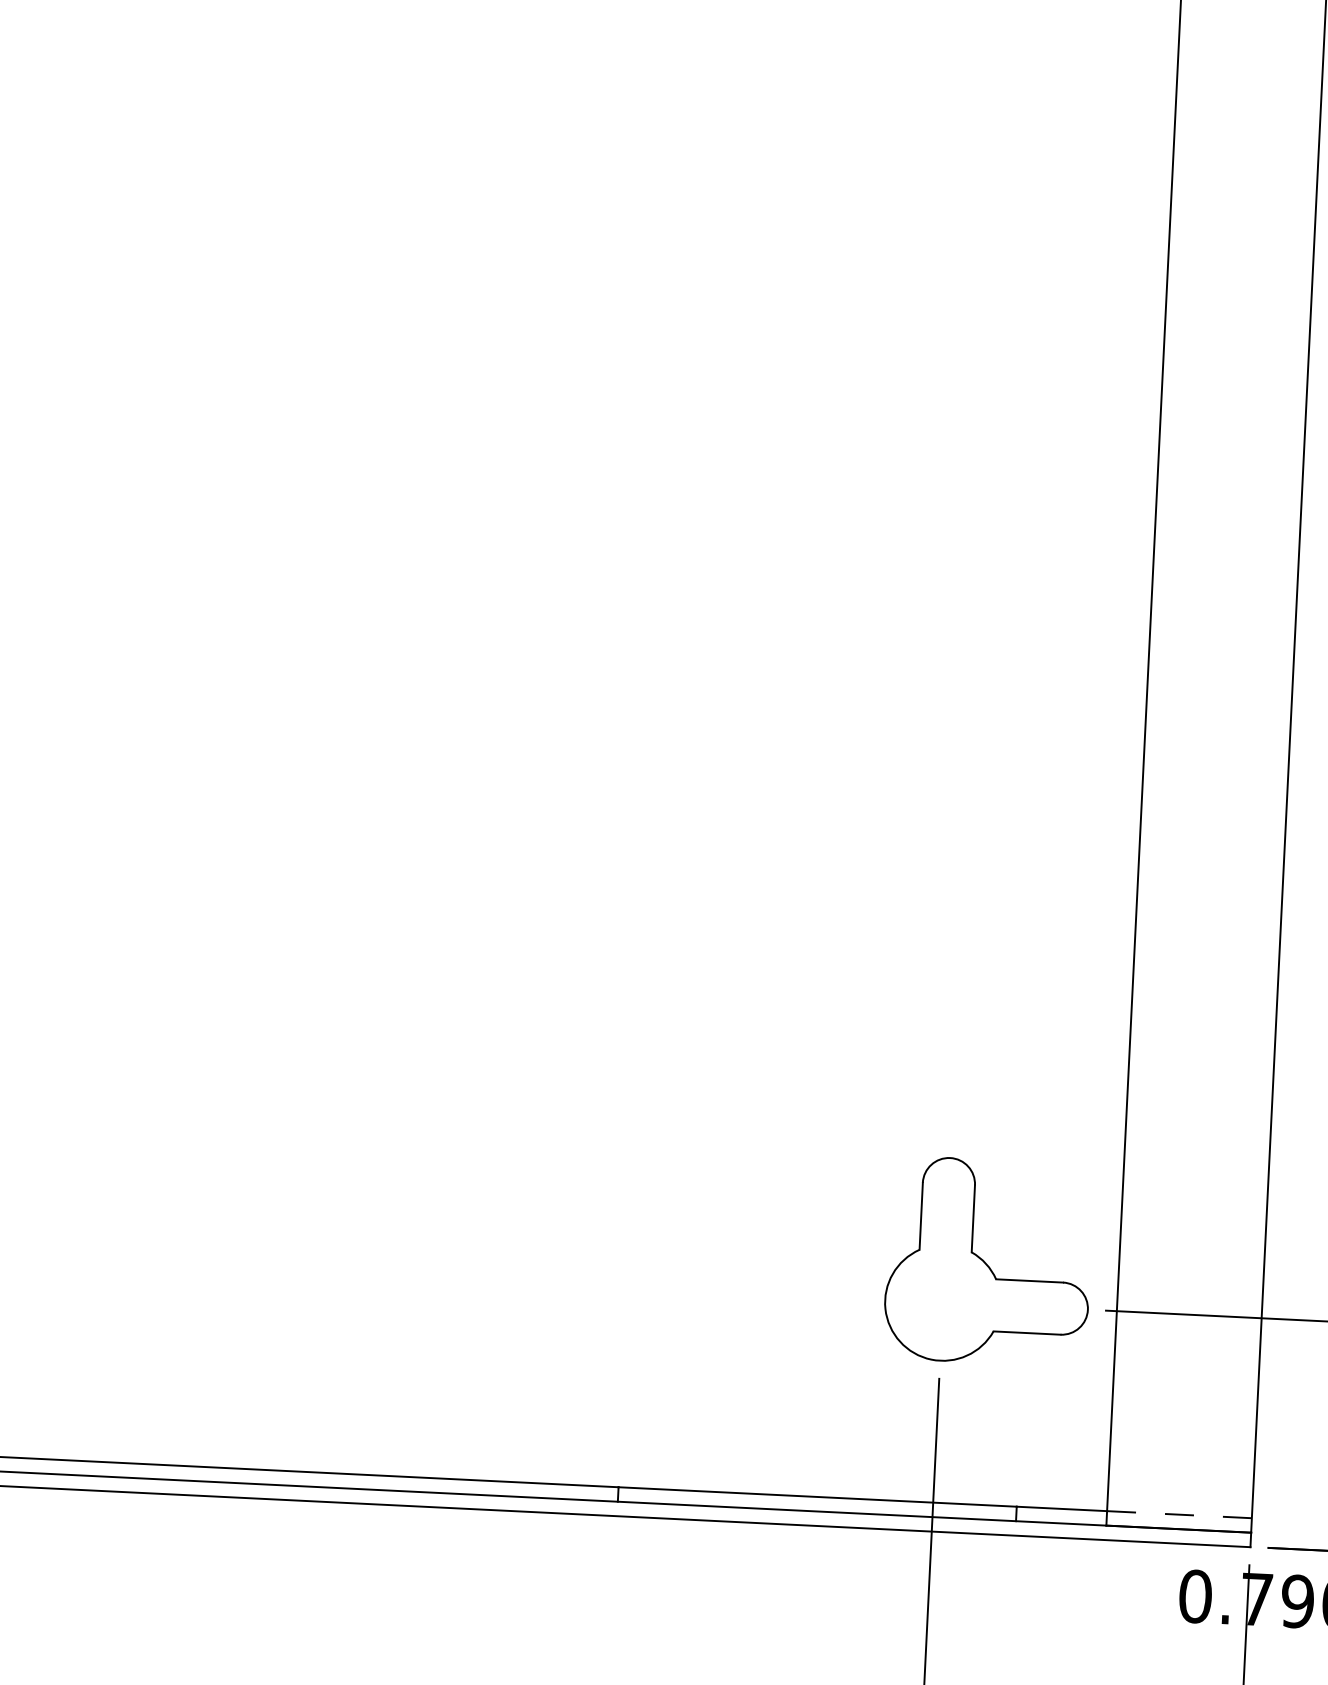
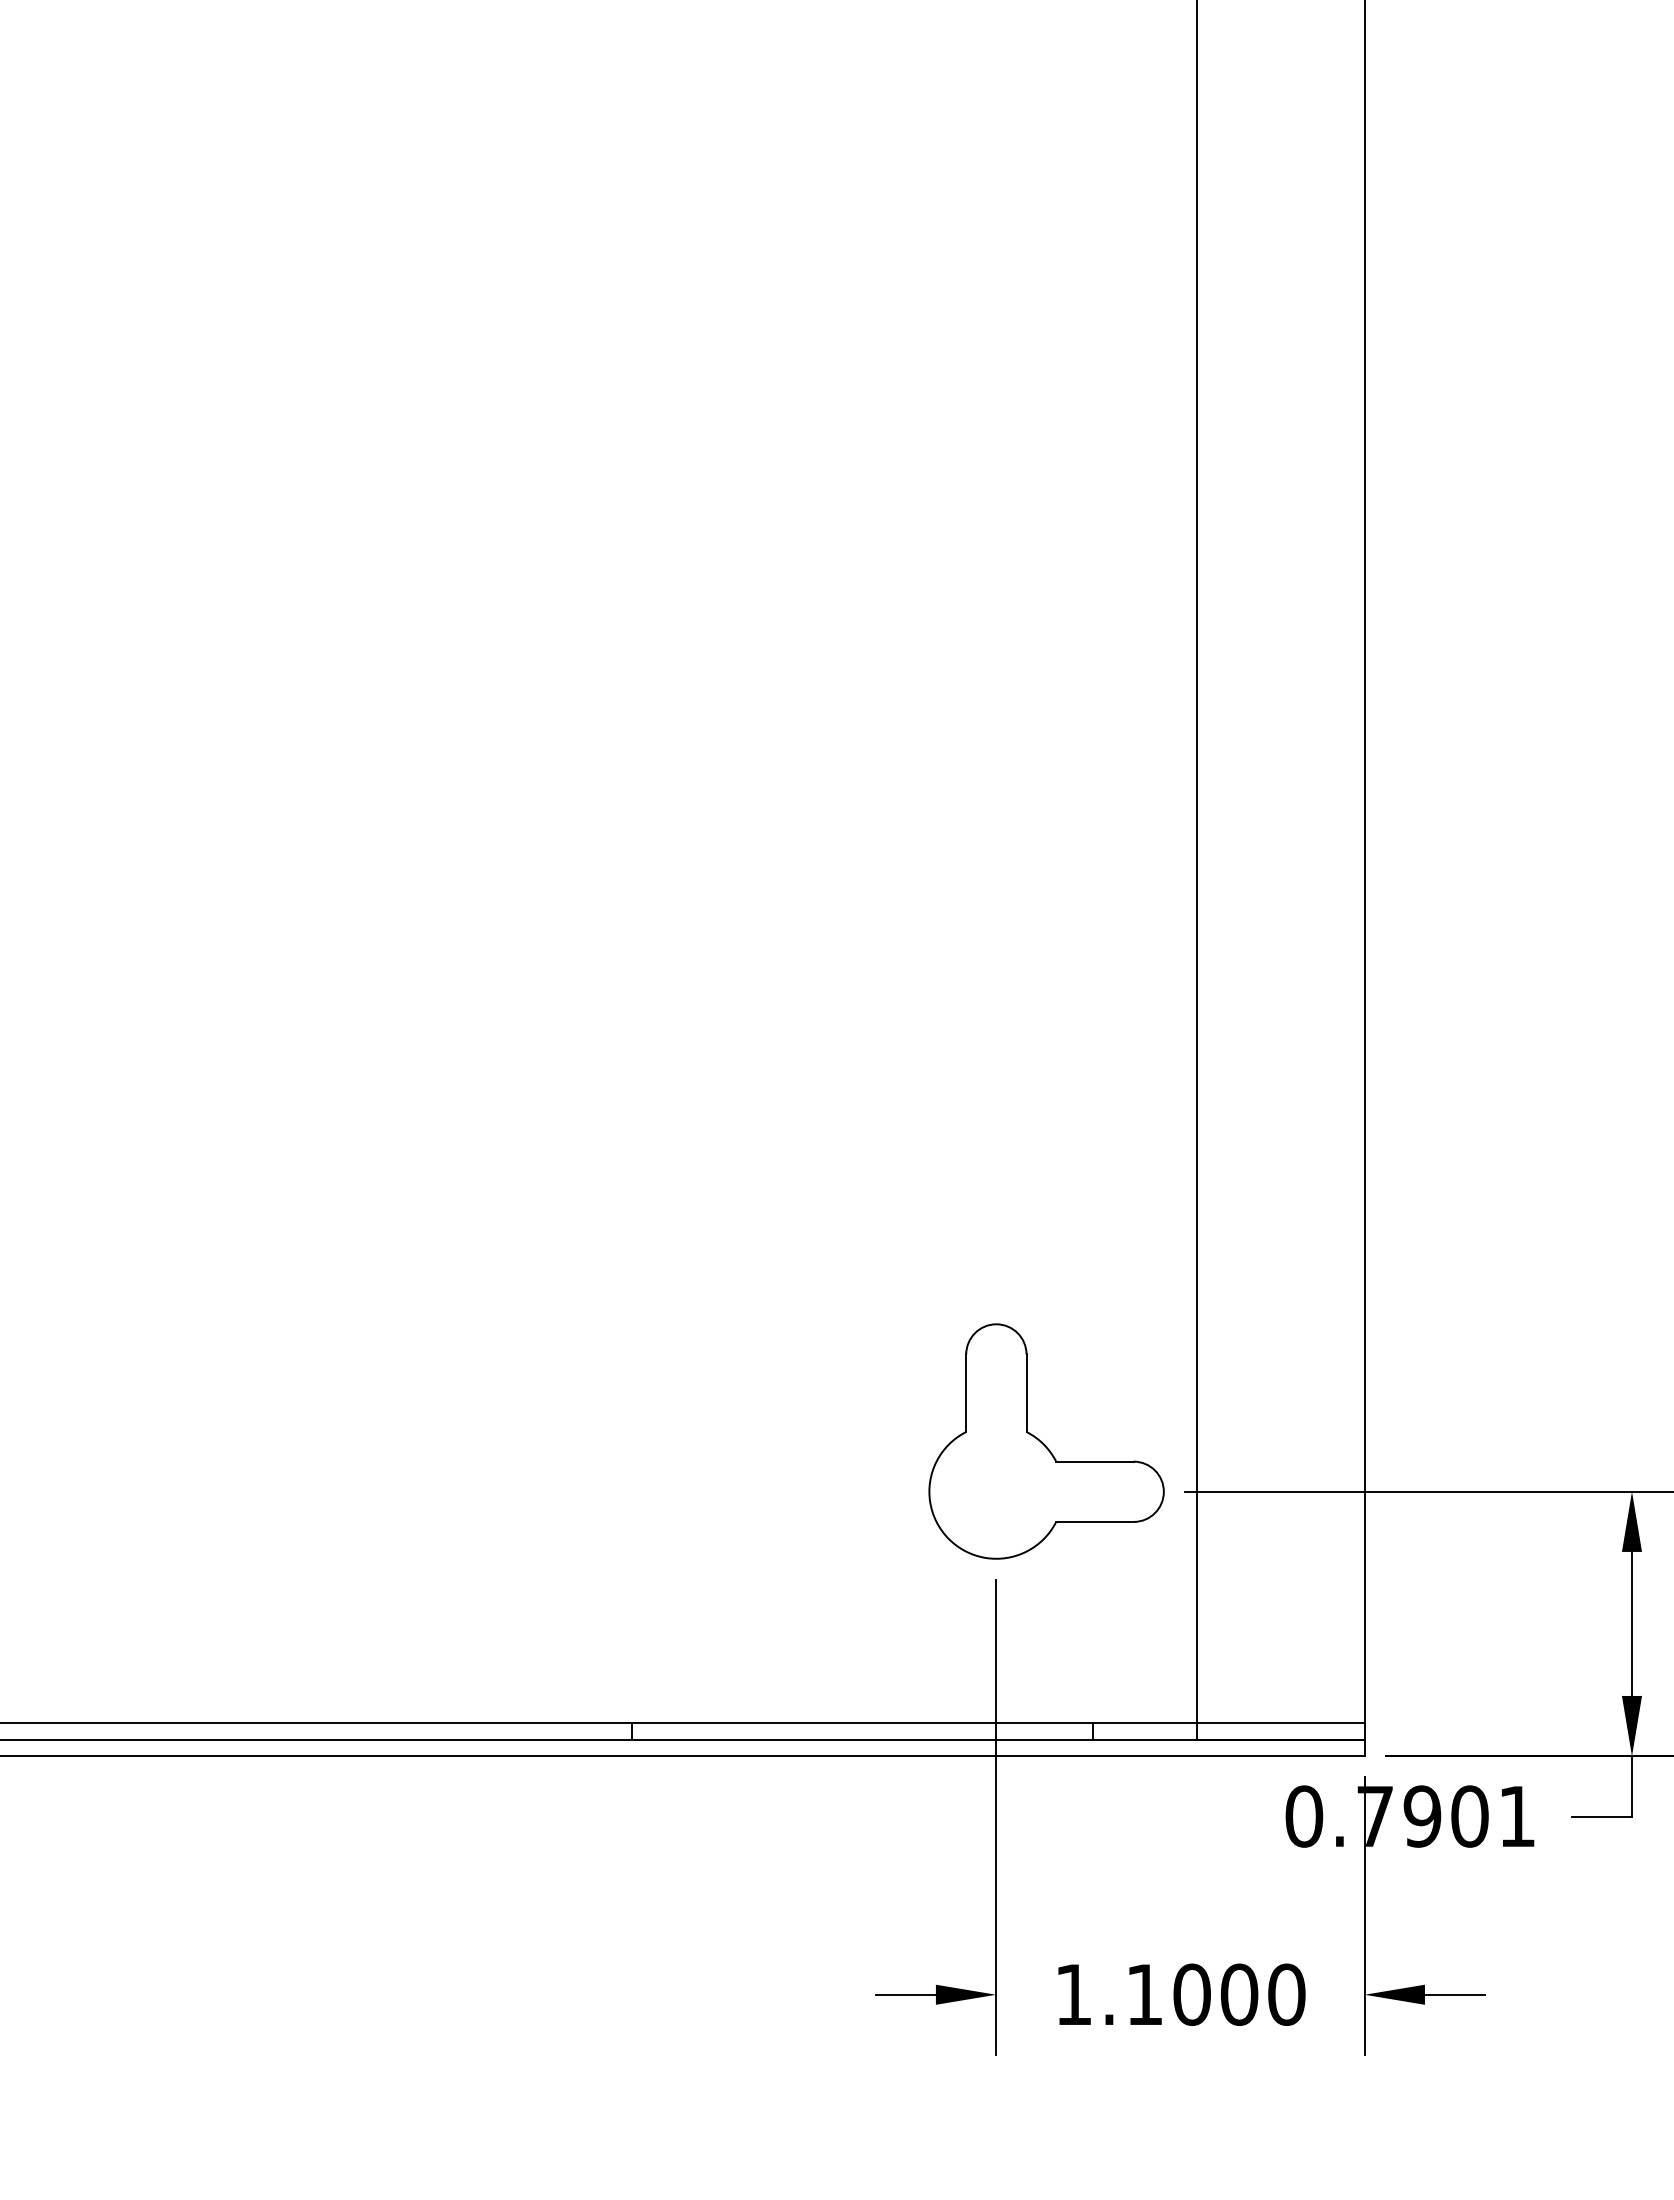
line: (1179, 1514) -> (1281, 1722), dashed -> solid

